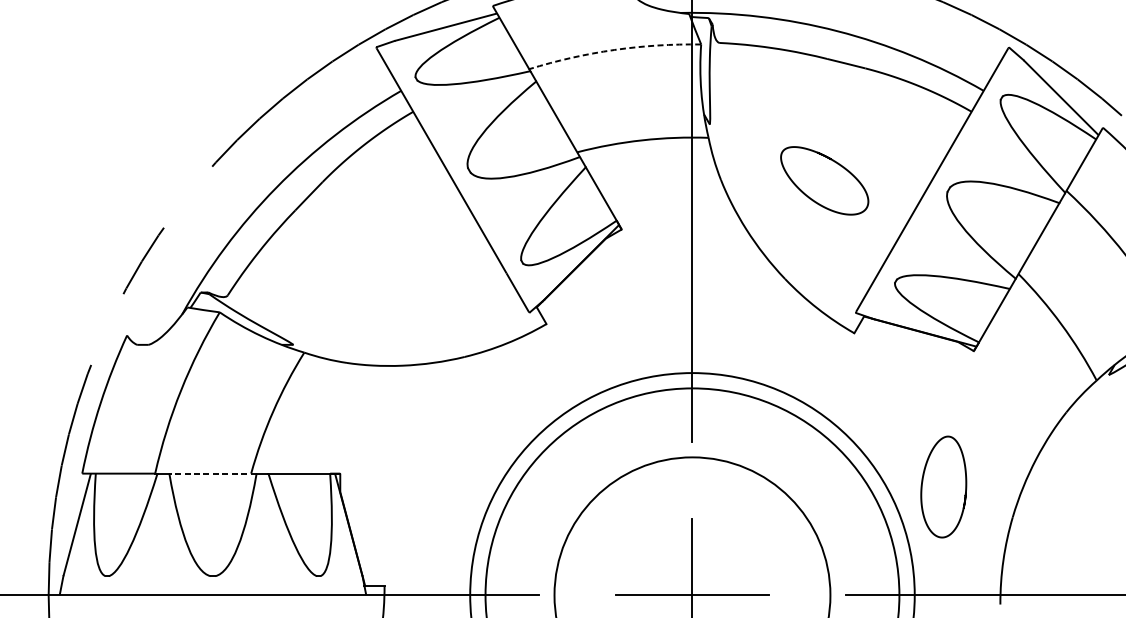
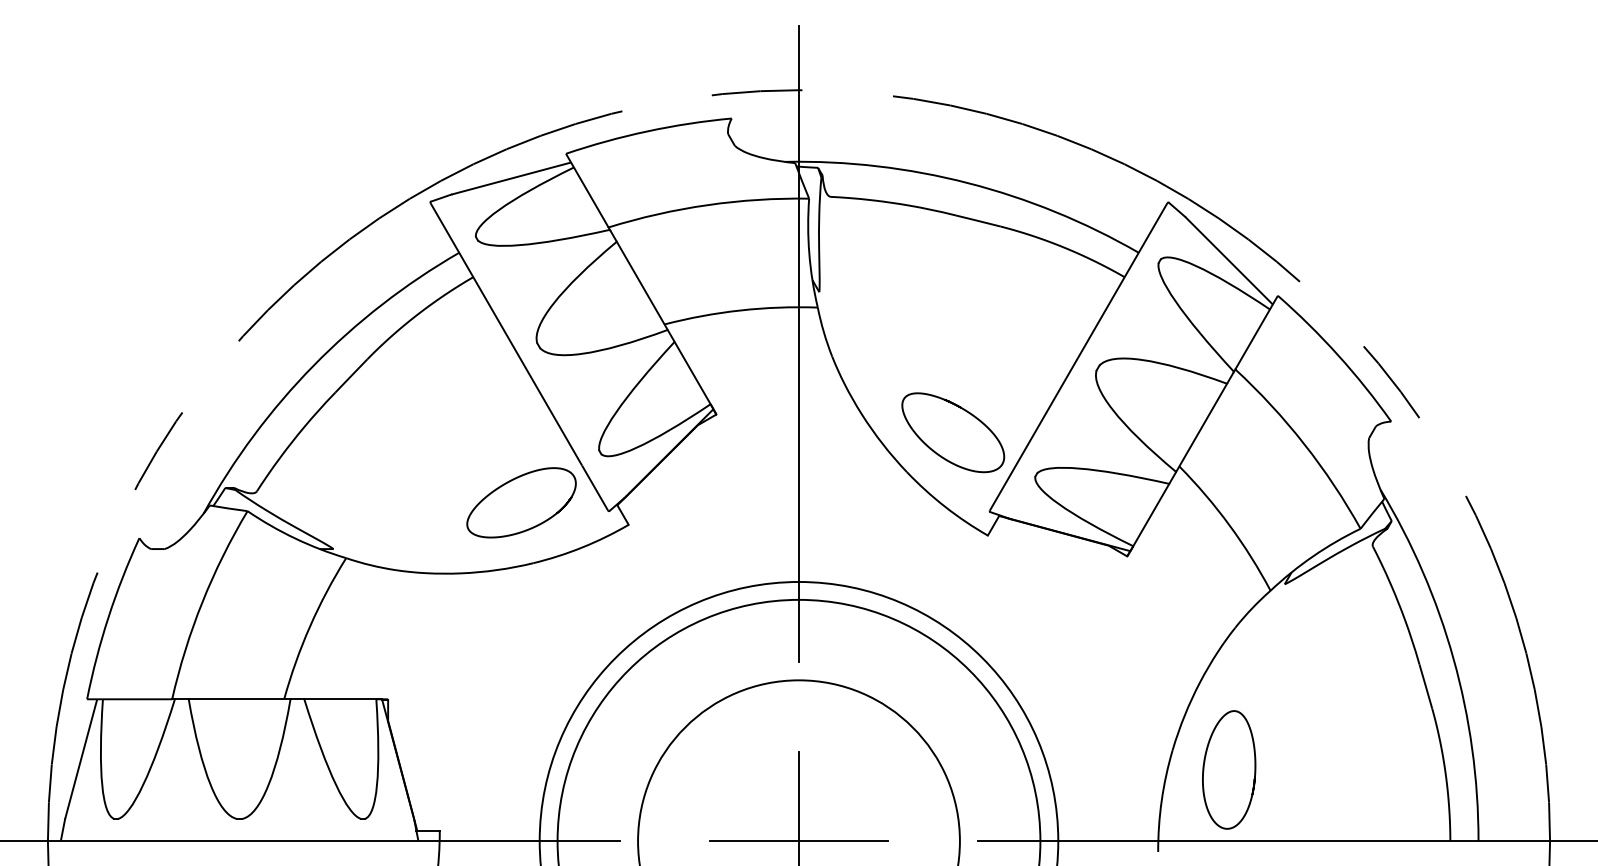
arc: (614, 50) -> (707, 205), dashed -> solid
curve: (836, 163) -> (966, 412), moved
curve: (443, 288) -> (508, 483), added
line: (212, 473) -> (239, 699), dashed -> solid
curve: (923, 480) -> (1205, 762), moved

